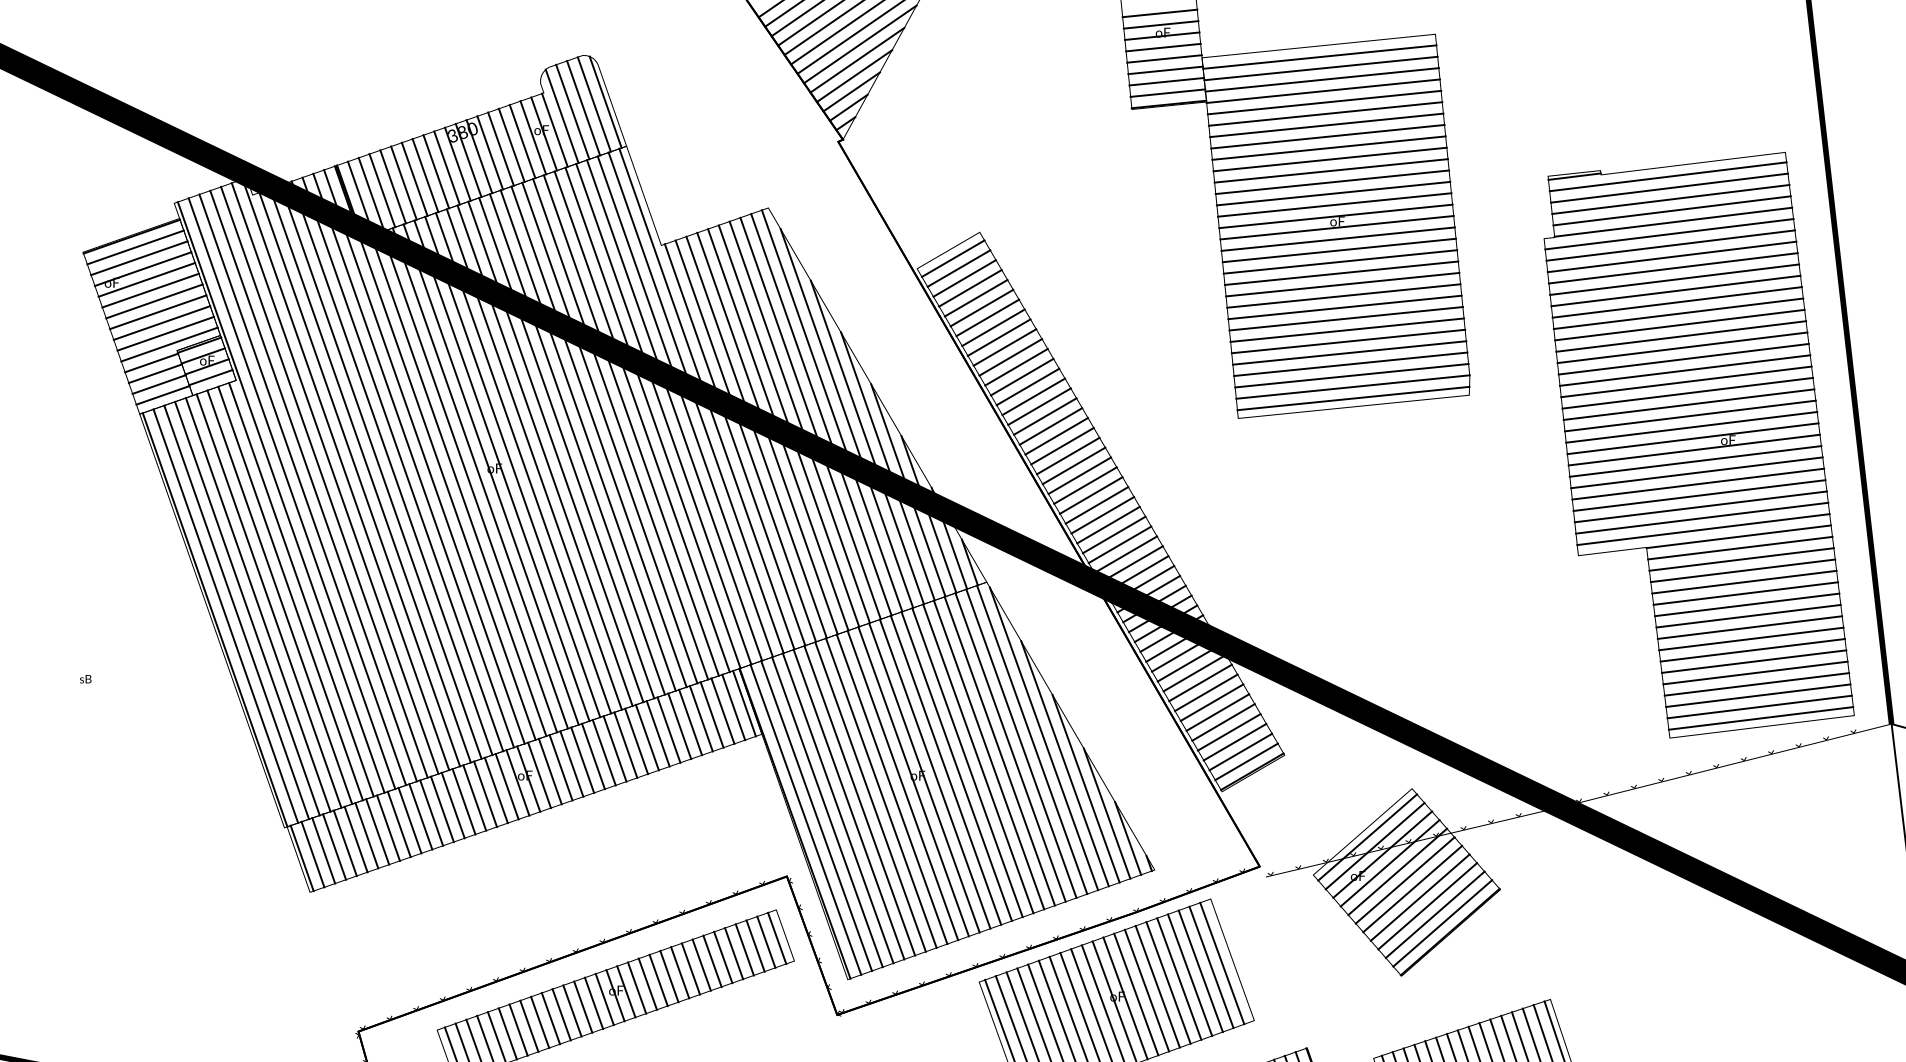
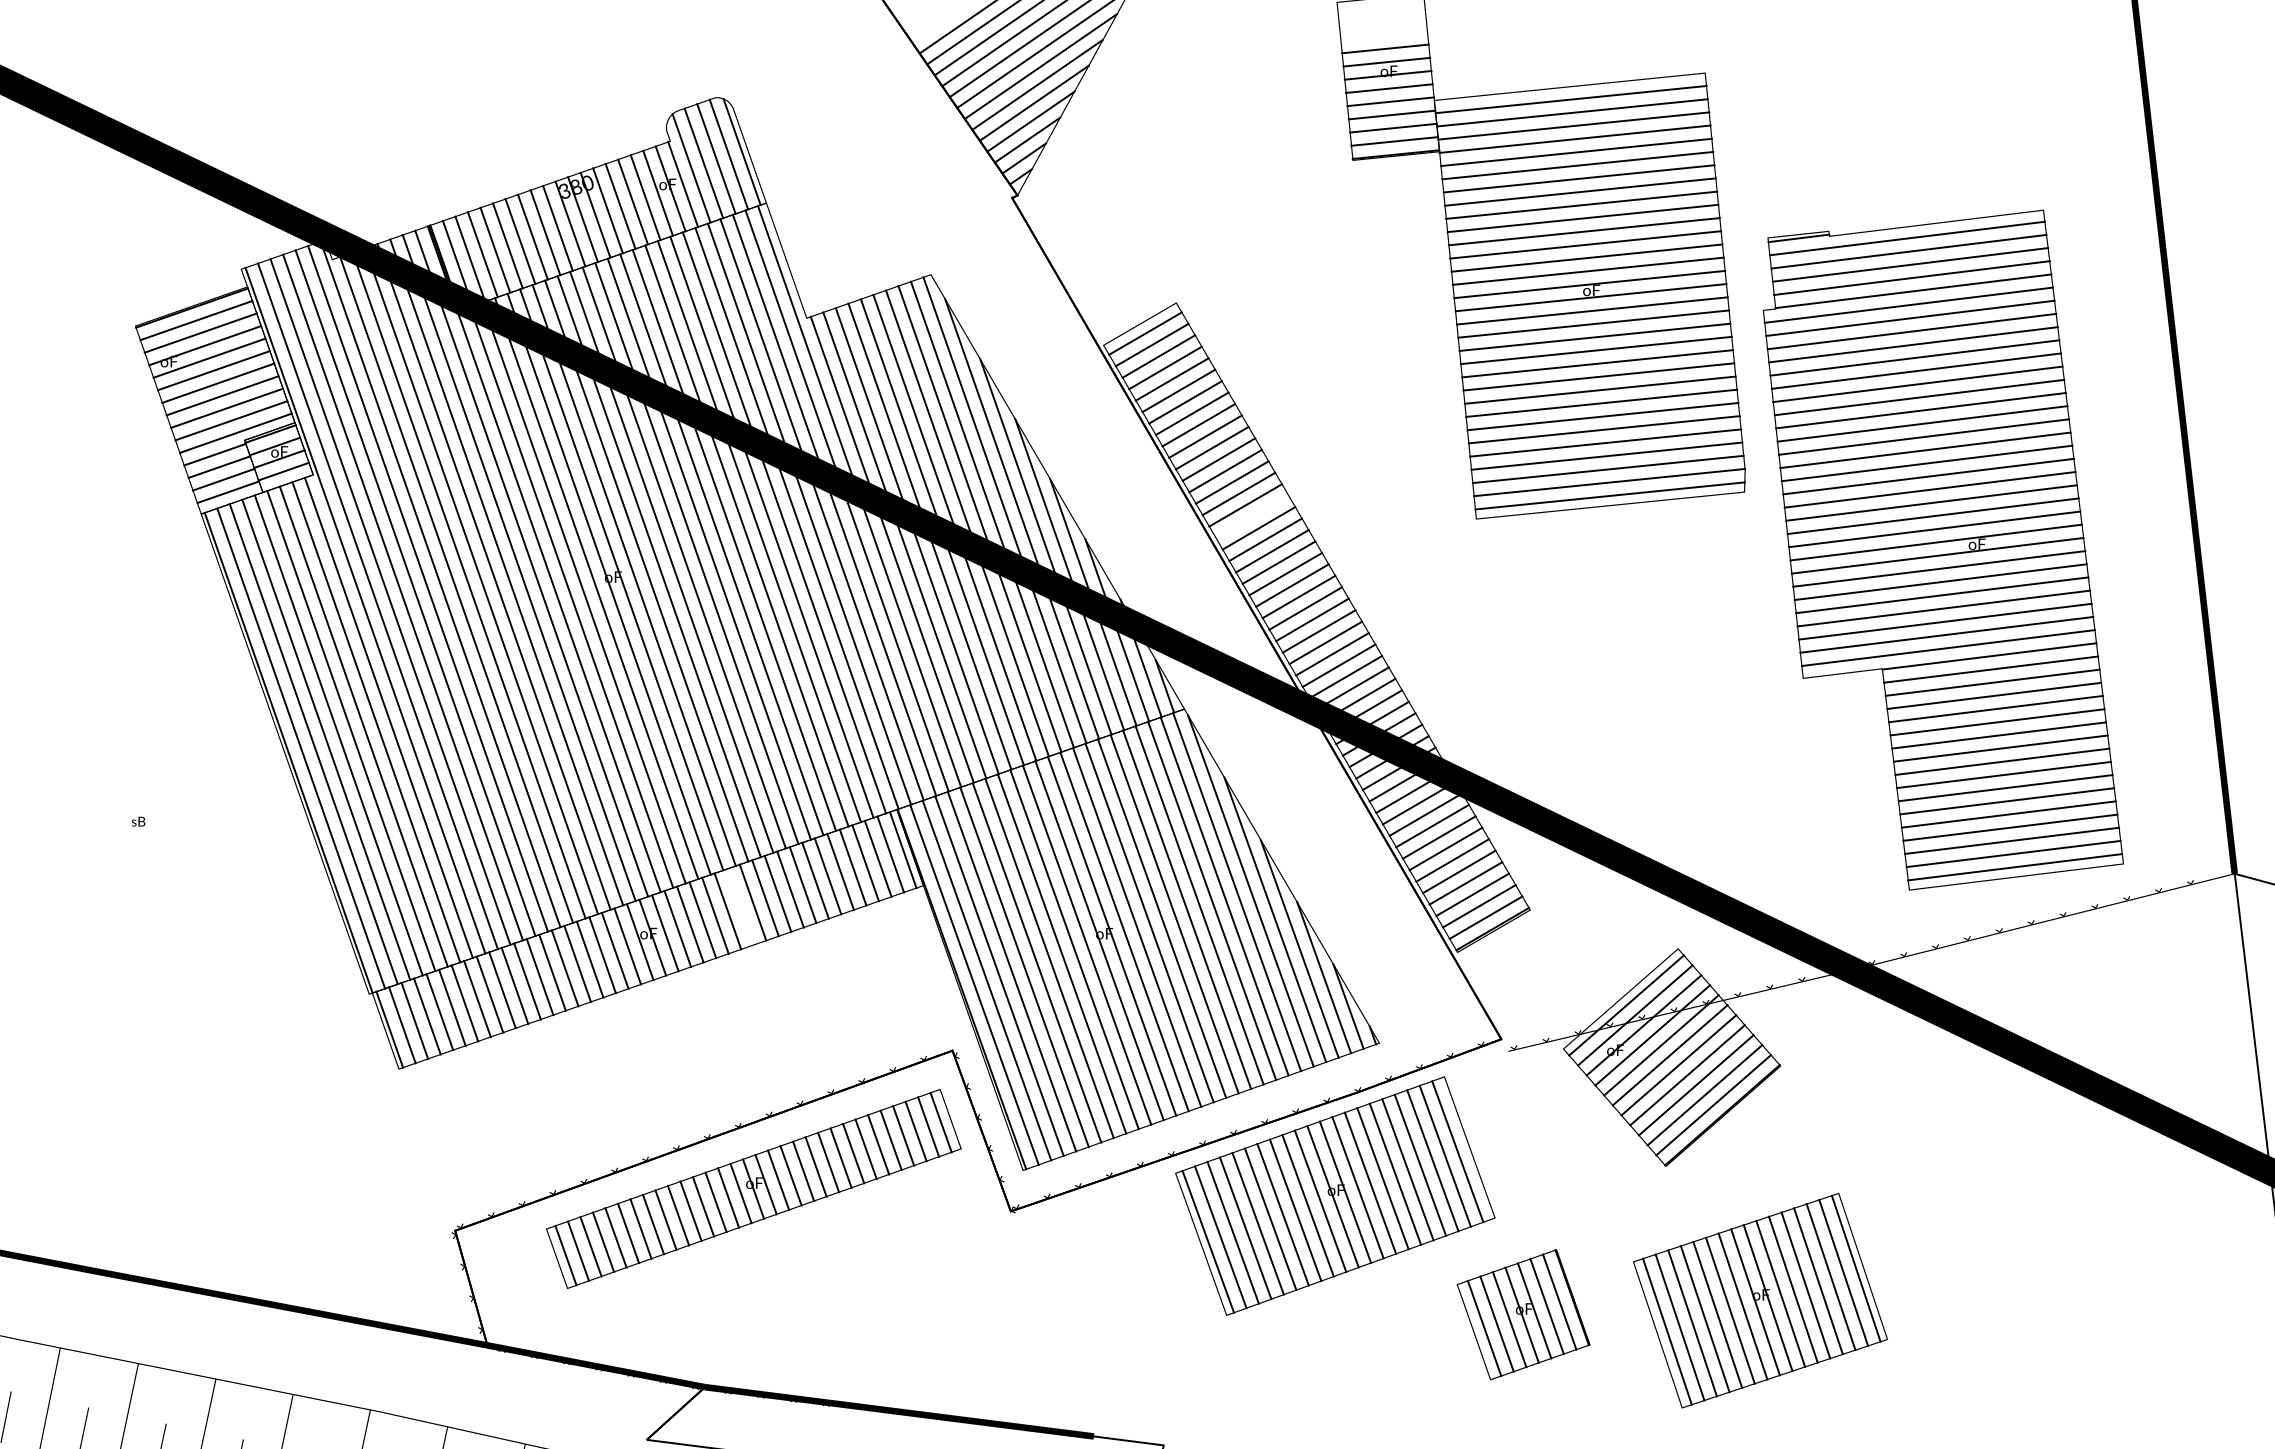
line: (1045, 416) -> (1252, 516), removed
part: (1698, 444) -> (1942, 549), moved
line: (604, 753) -> (740, 907), removed

